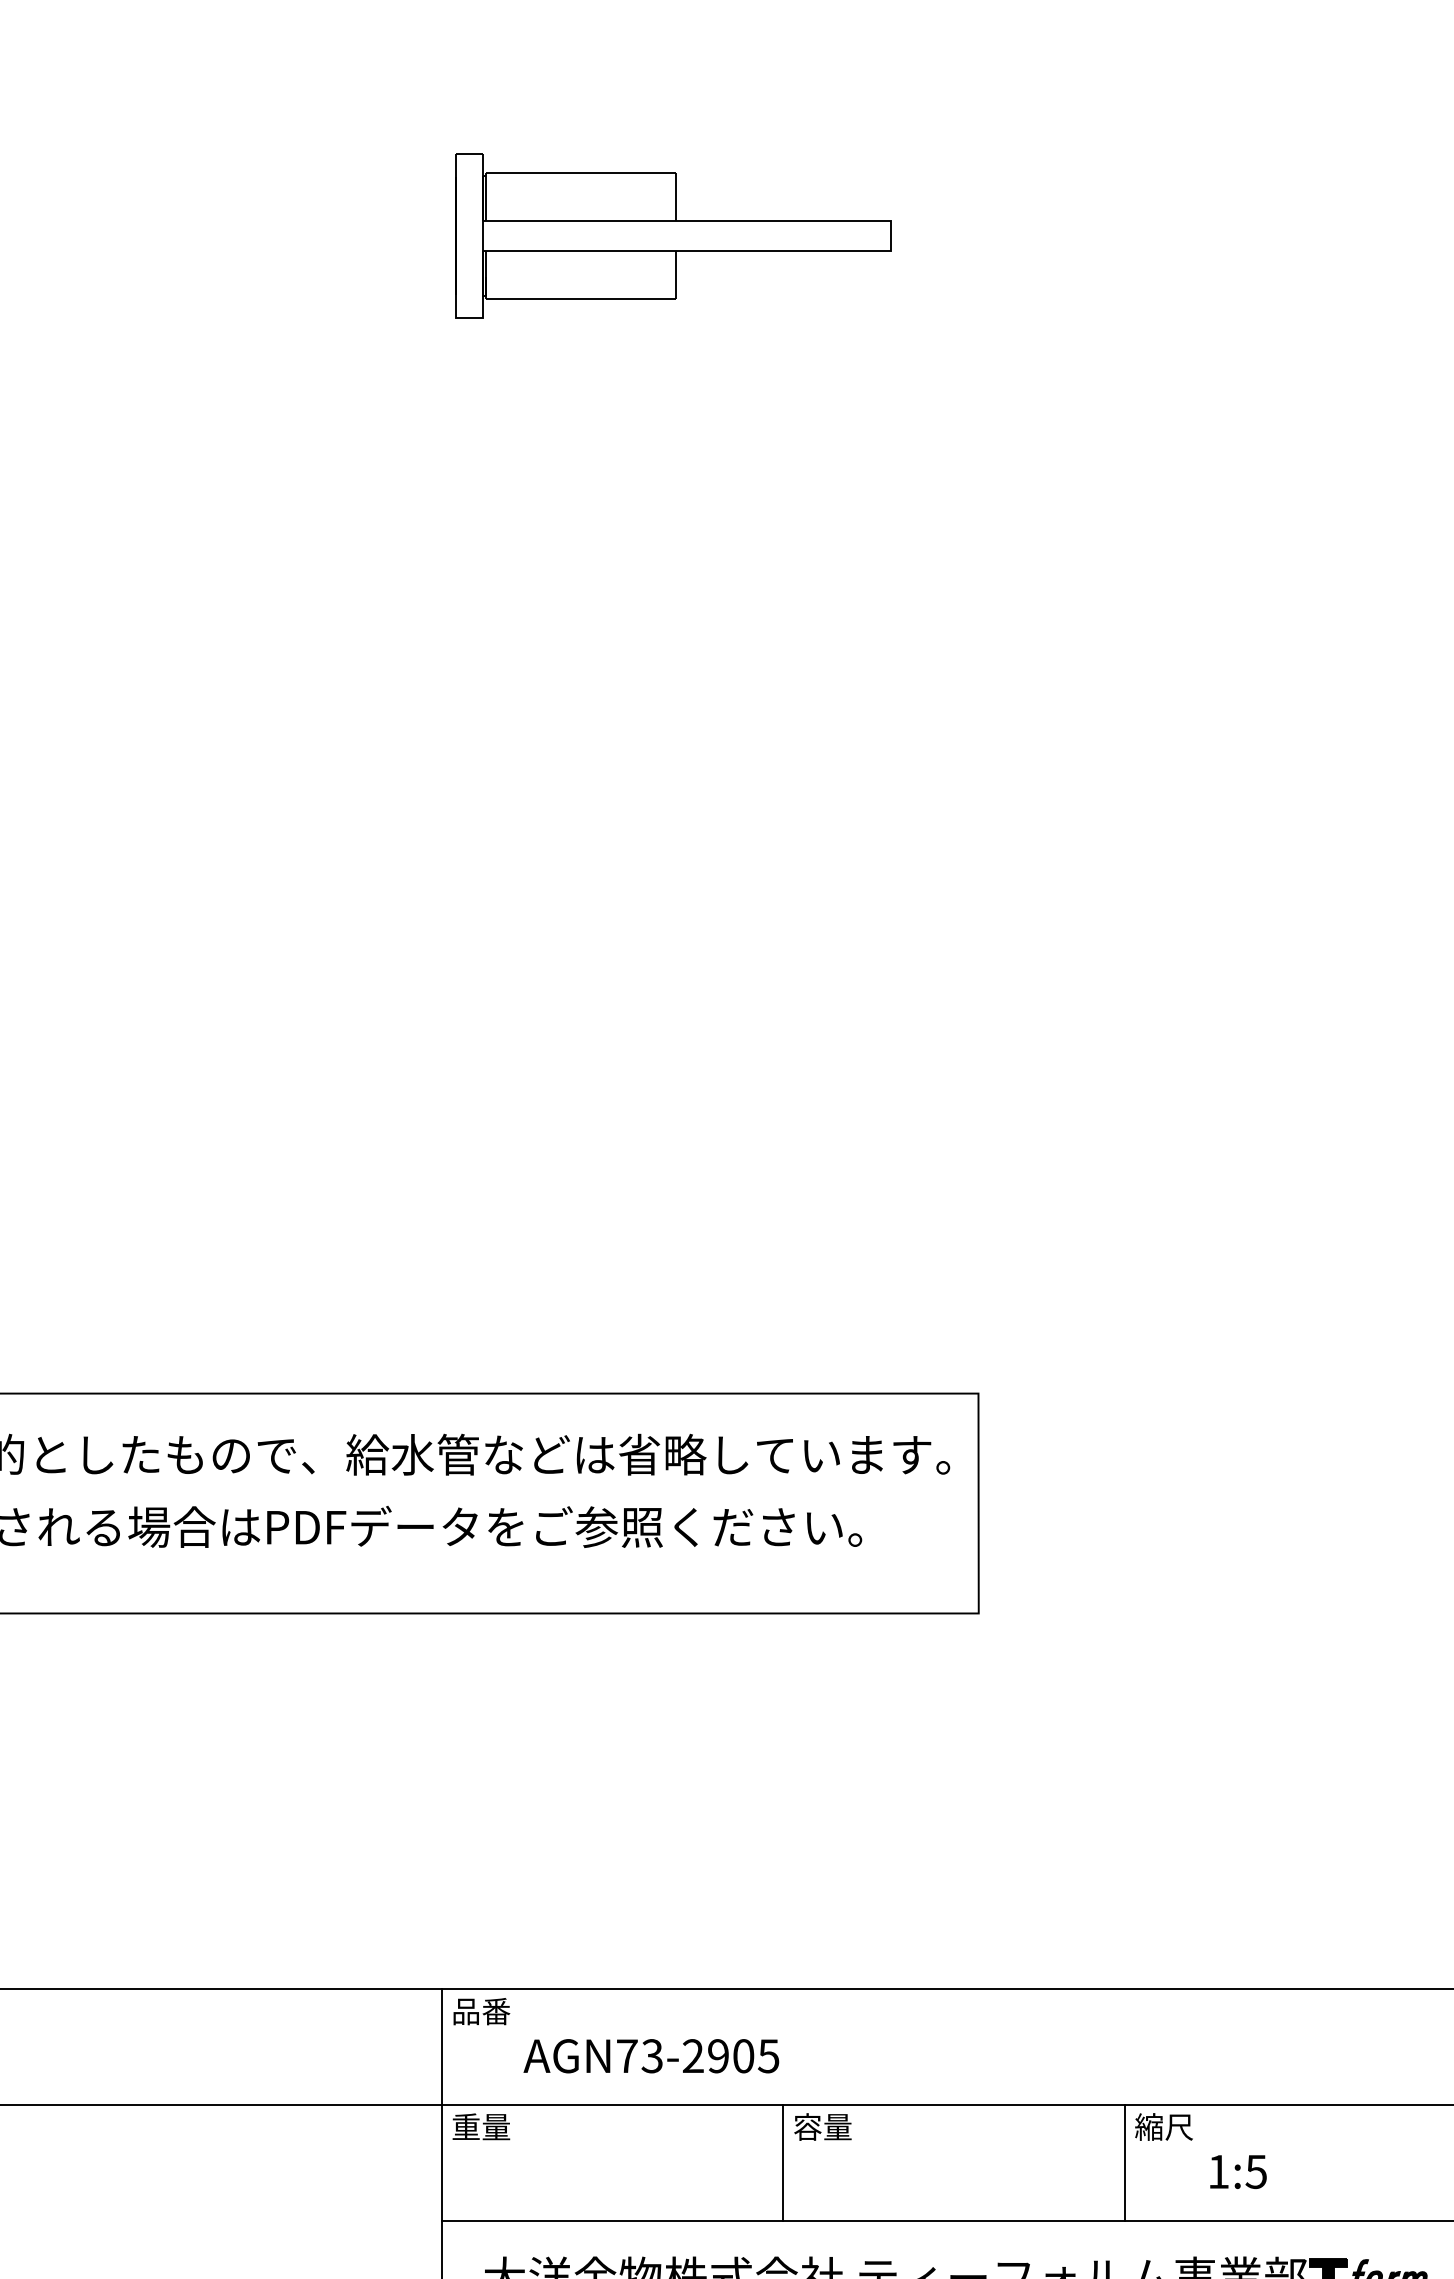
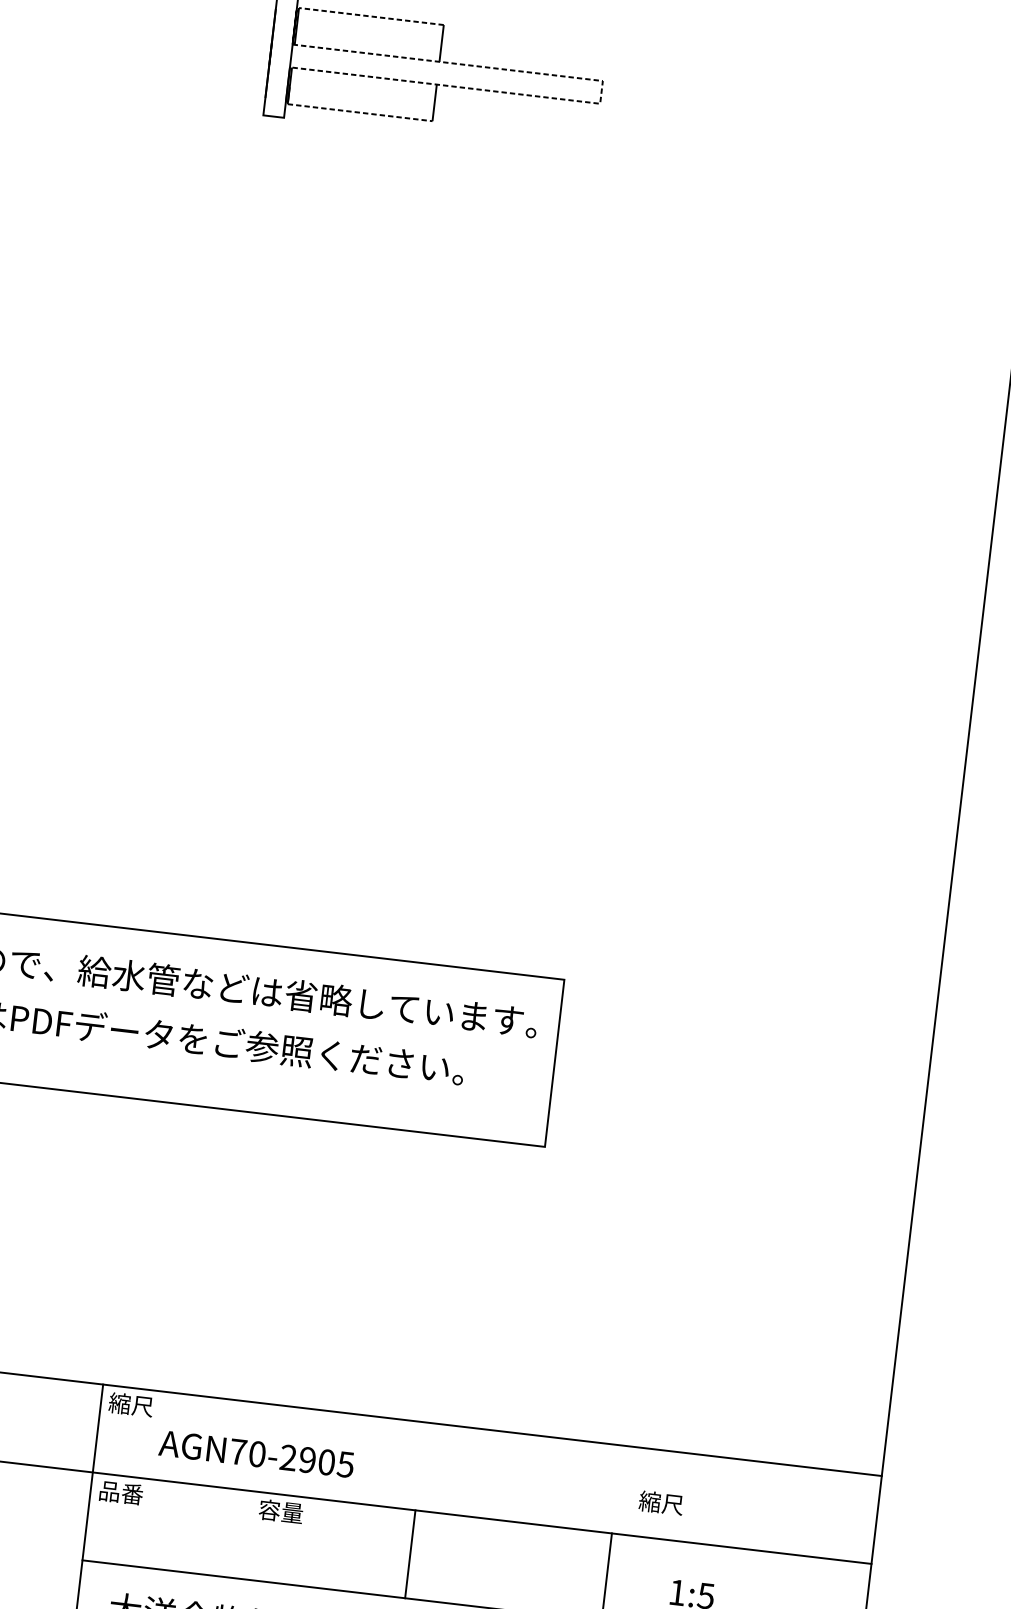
line: (580, 172) -> (370, 16), solid -> dashed
line: (891, 236) -> (601, 92), solid -> dashed
line: (581, 299) -> (360, 112), solid -> dashed
text: (481, 2011) -> (131, 1405), 品番 -> 縮尺
text: (651, 2056) -> (256, 1454), AGN73-2905 -> AGN70-2905
text: (481, 2126) -> (121, 1492), 重量 -> 品番
text: (822, 2126) -> (280, 1511), moved
text: (1163, 2126) -> (660, 1502), moved
line: (783, 2162) -> (410, 1554), moved

